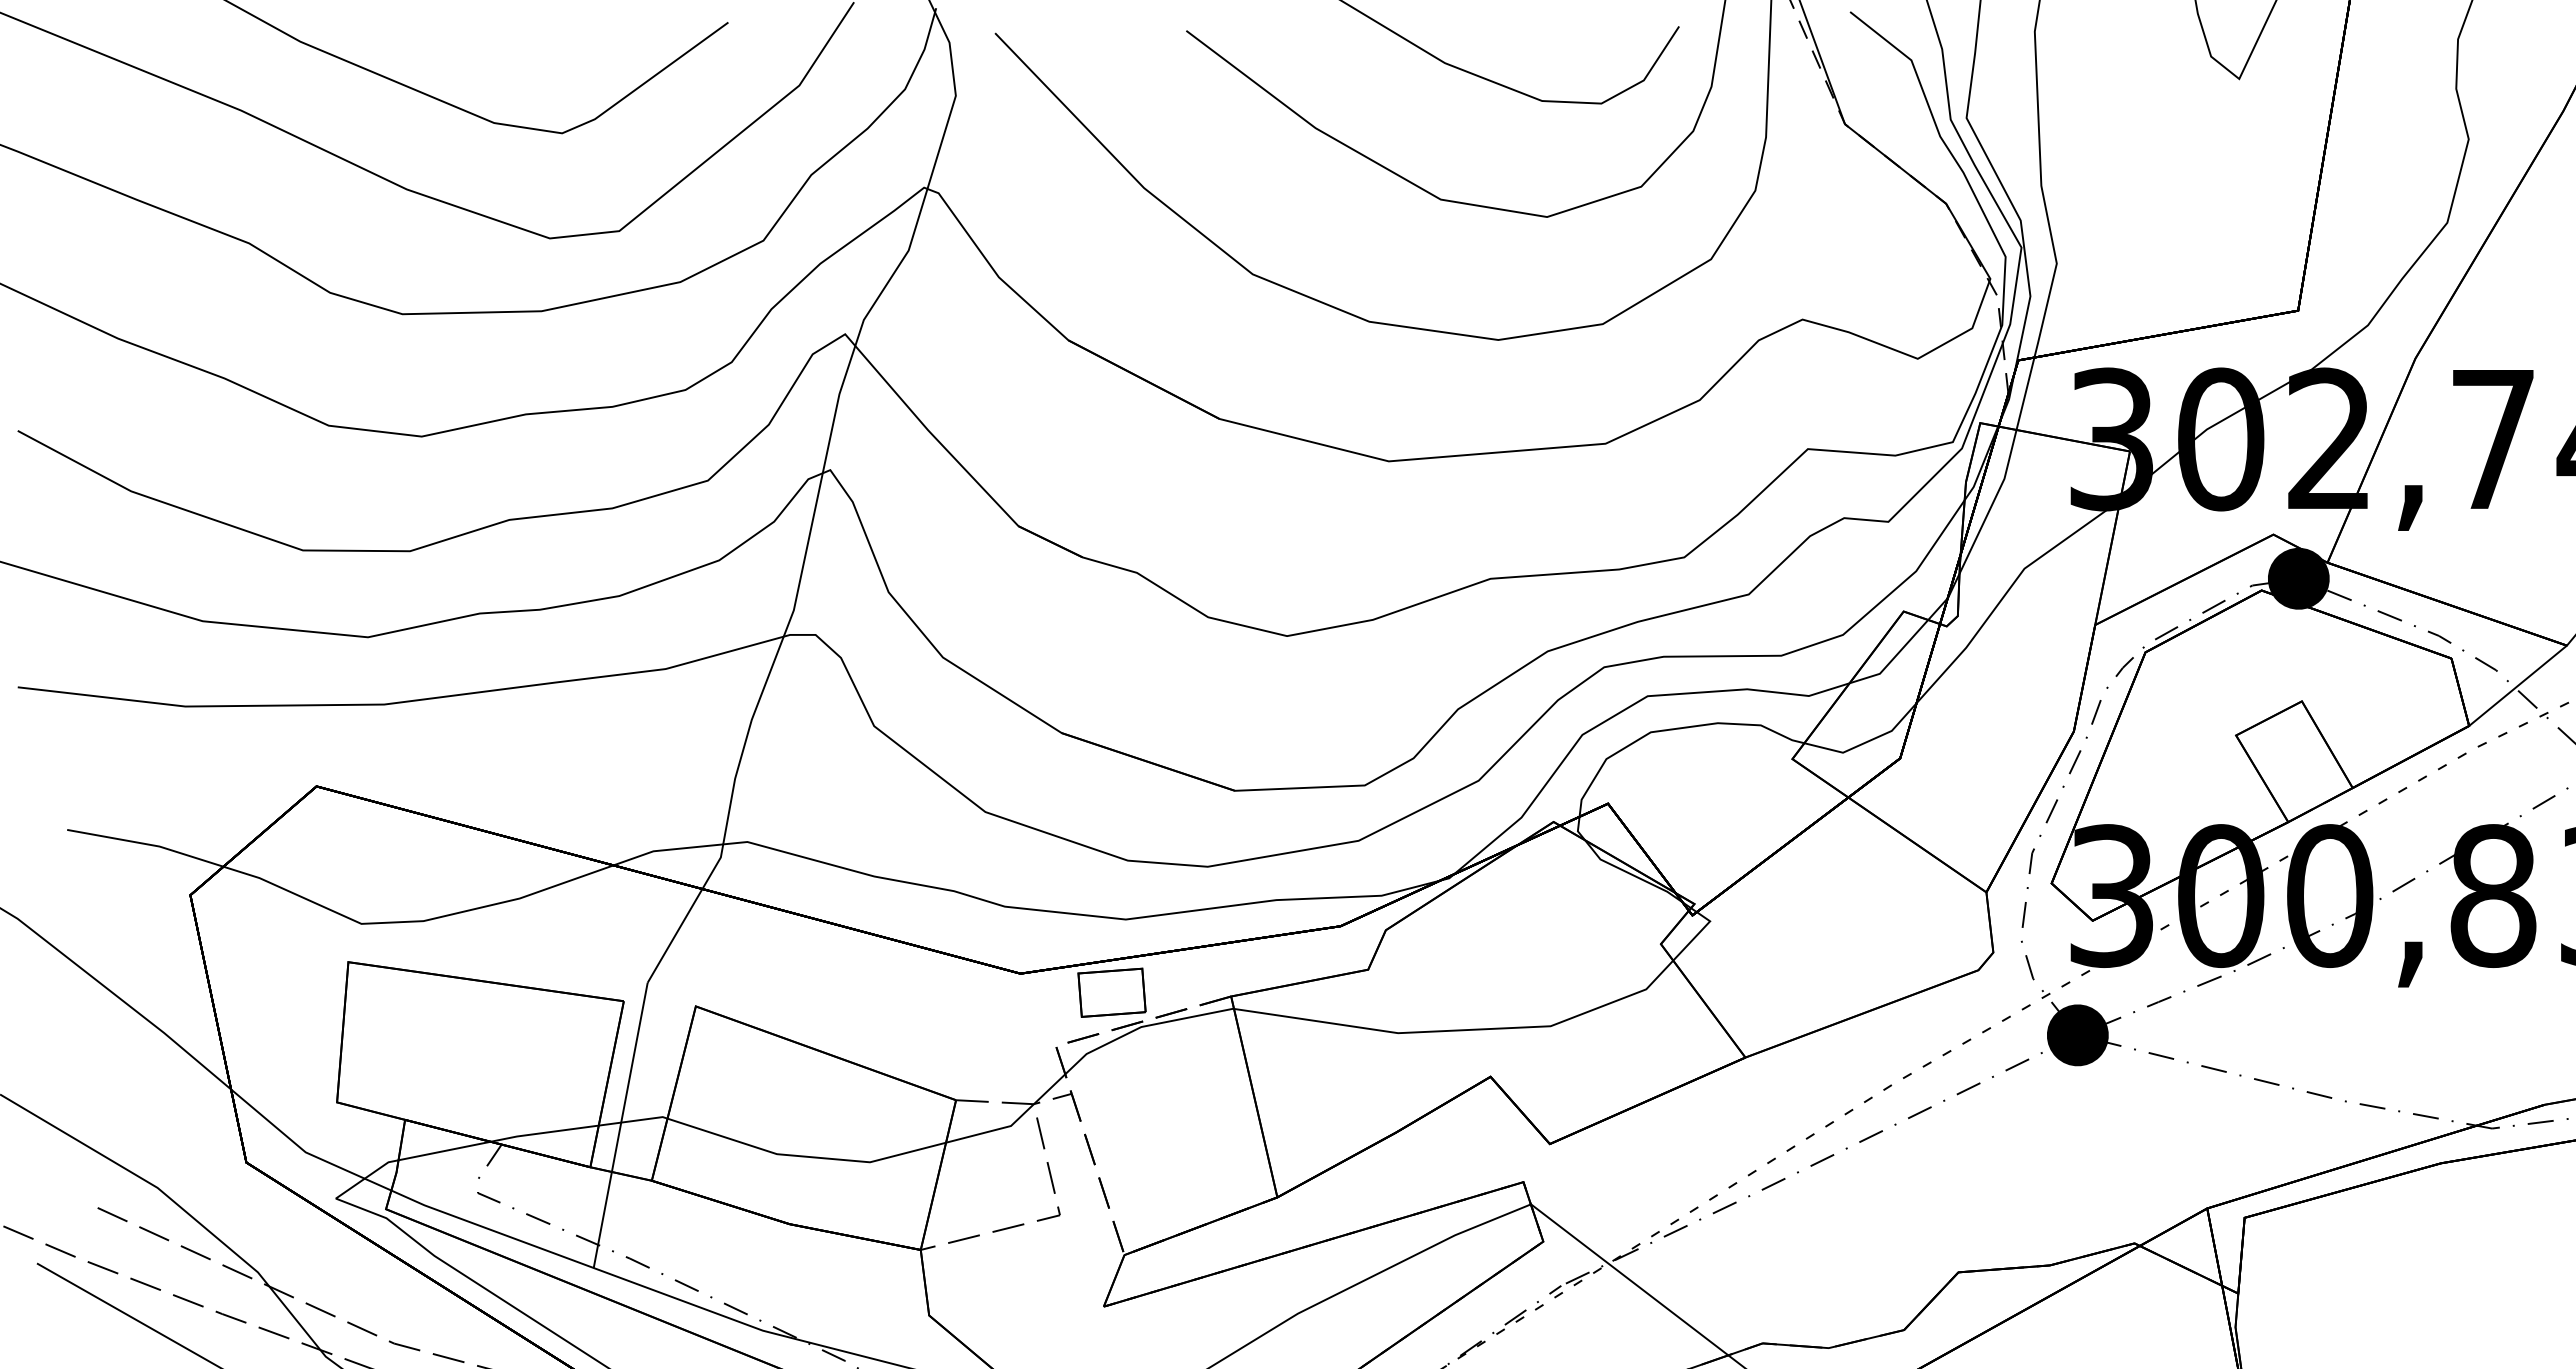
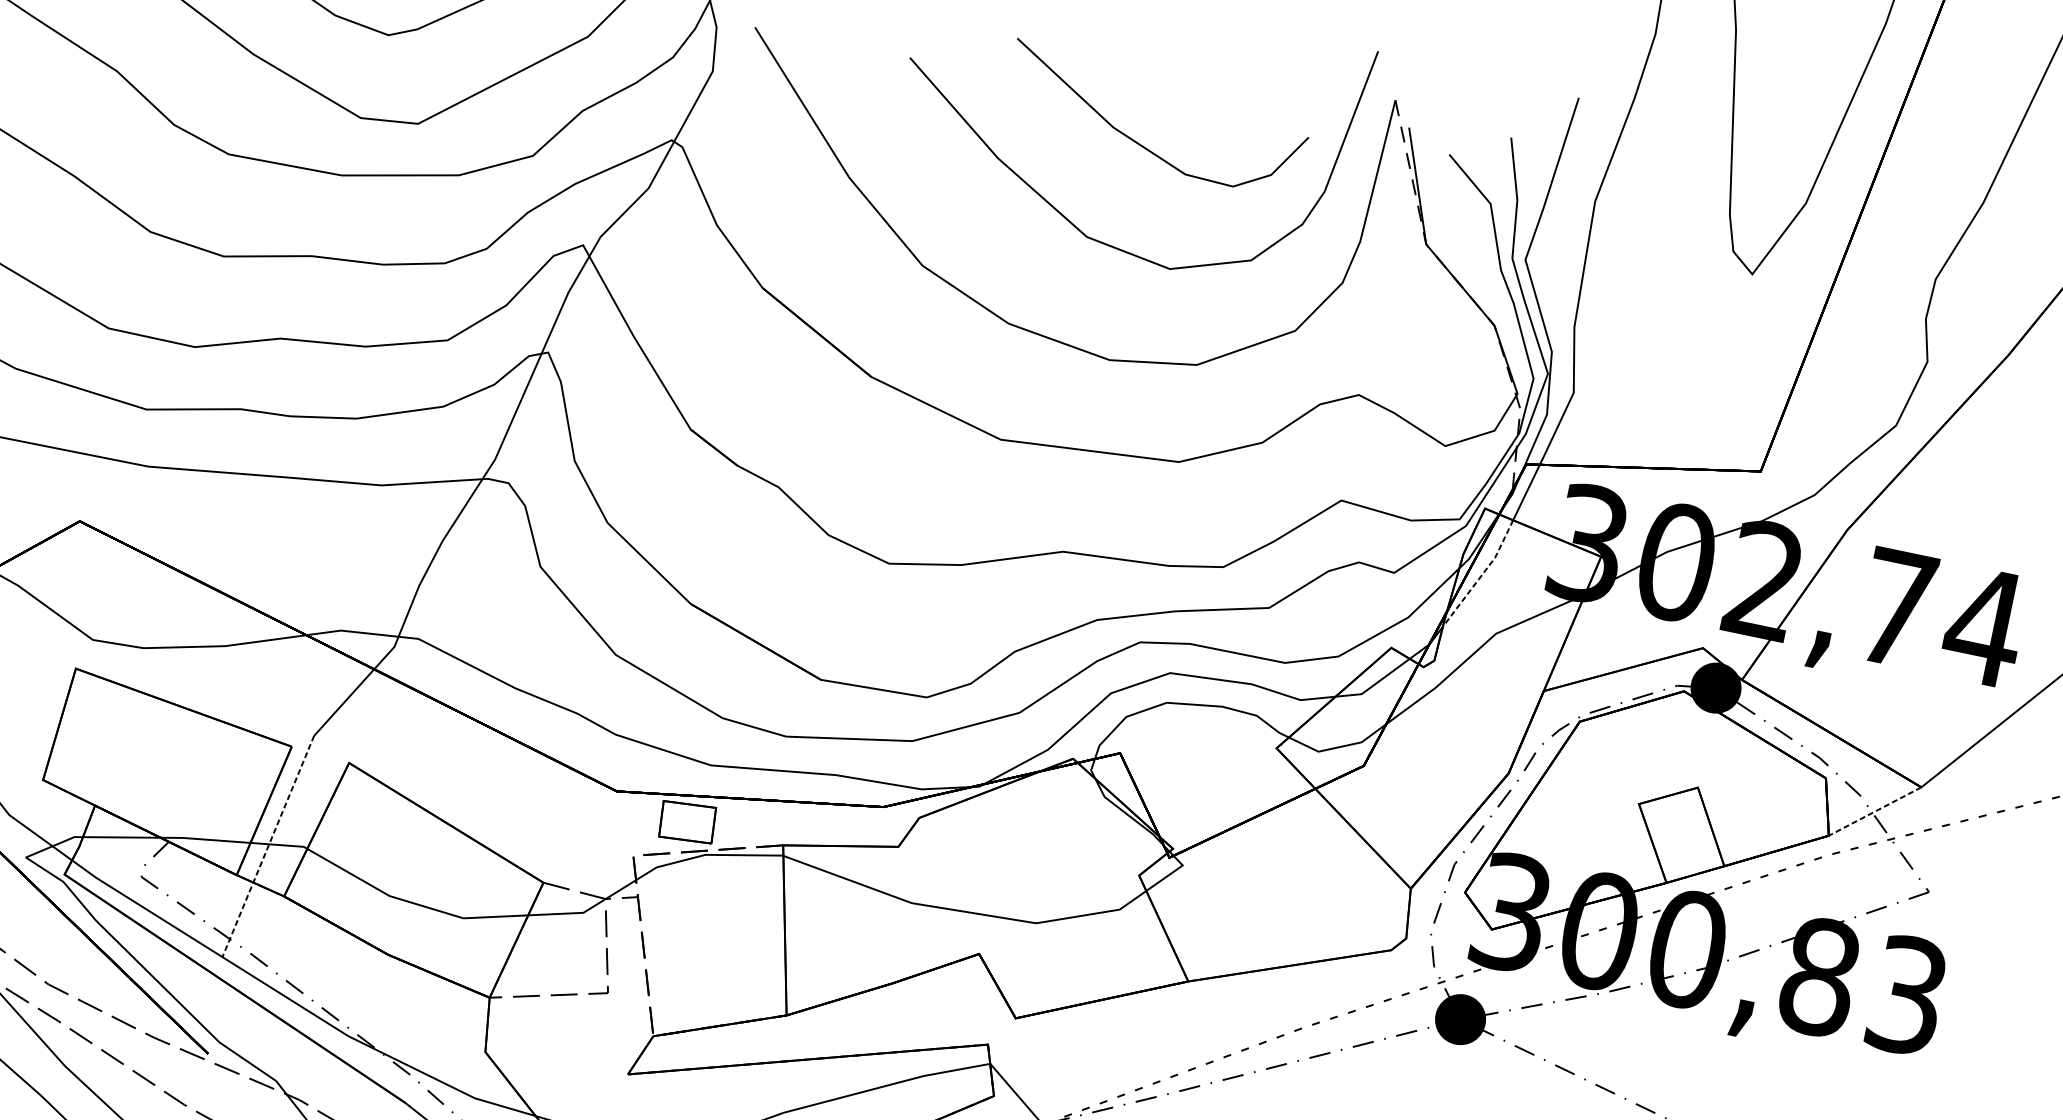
line: (1993, 503) -> (1482, 575), solid -> dashed
line: (2517, 686) -> (1874, 812), solid -> dashed
line: (620, 1125) -> (268, 846), solid -> dashed

